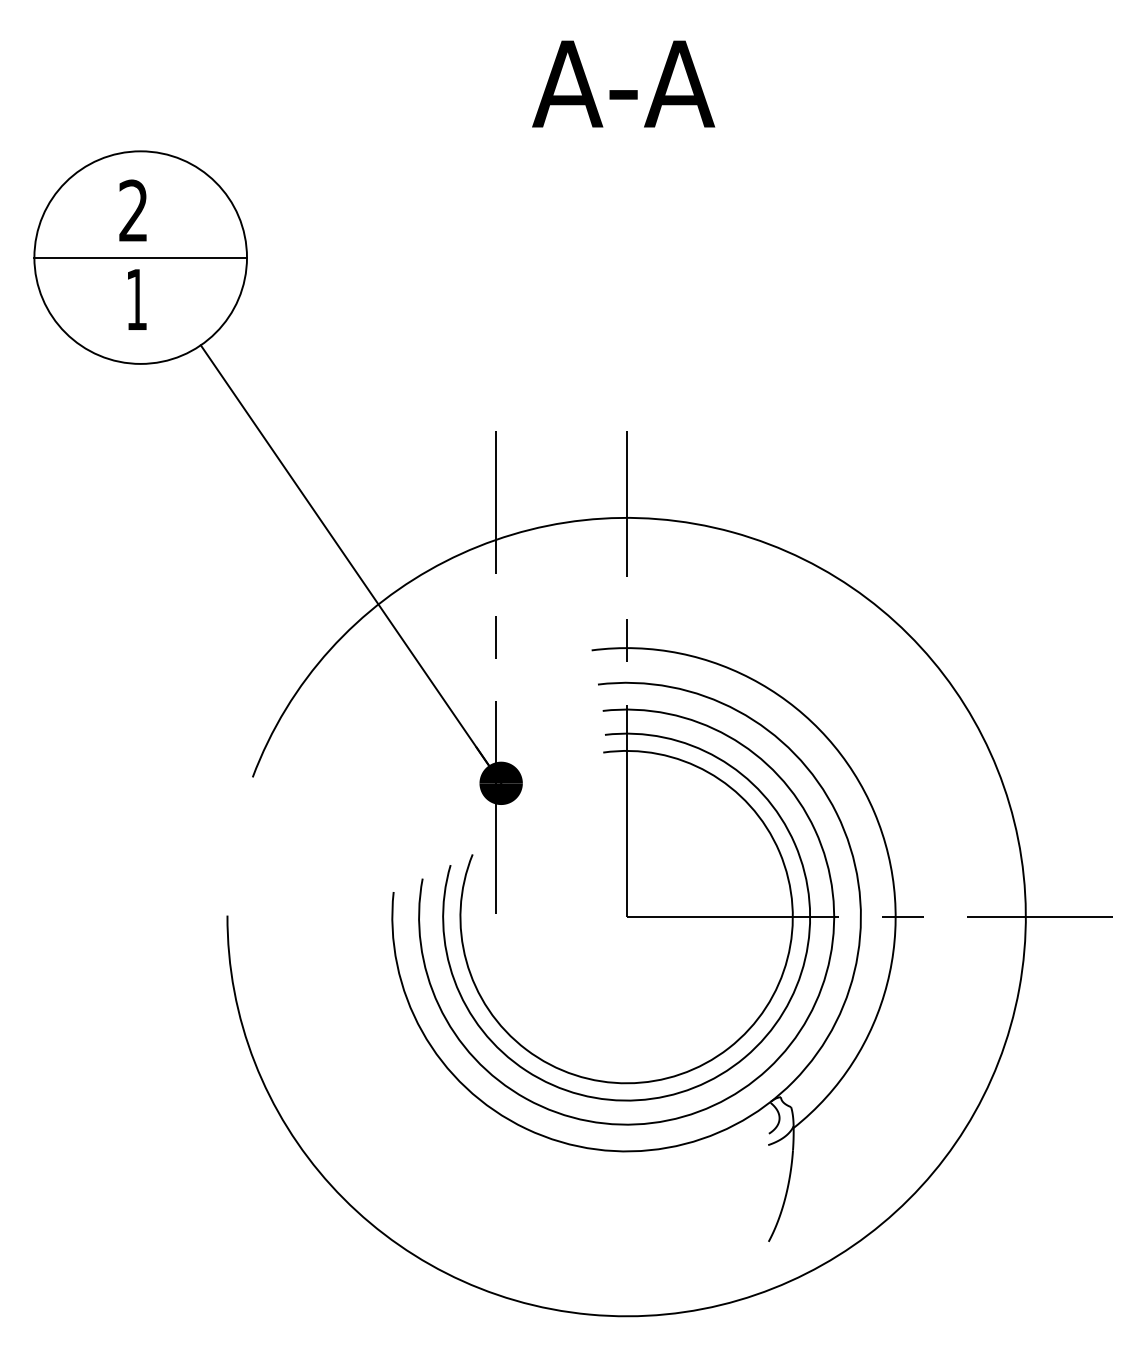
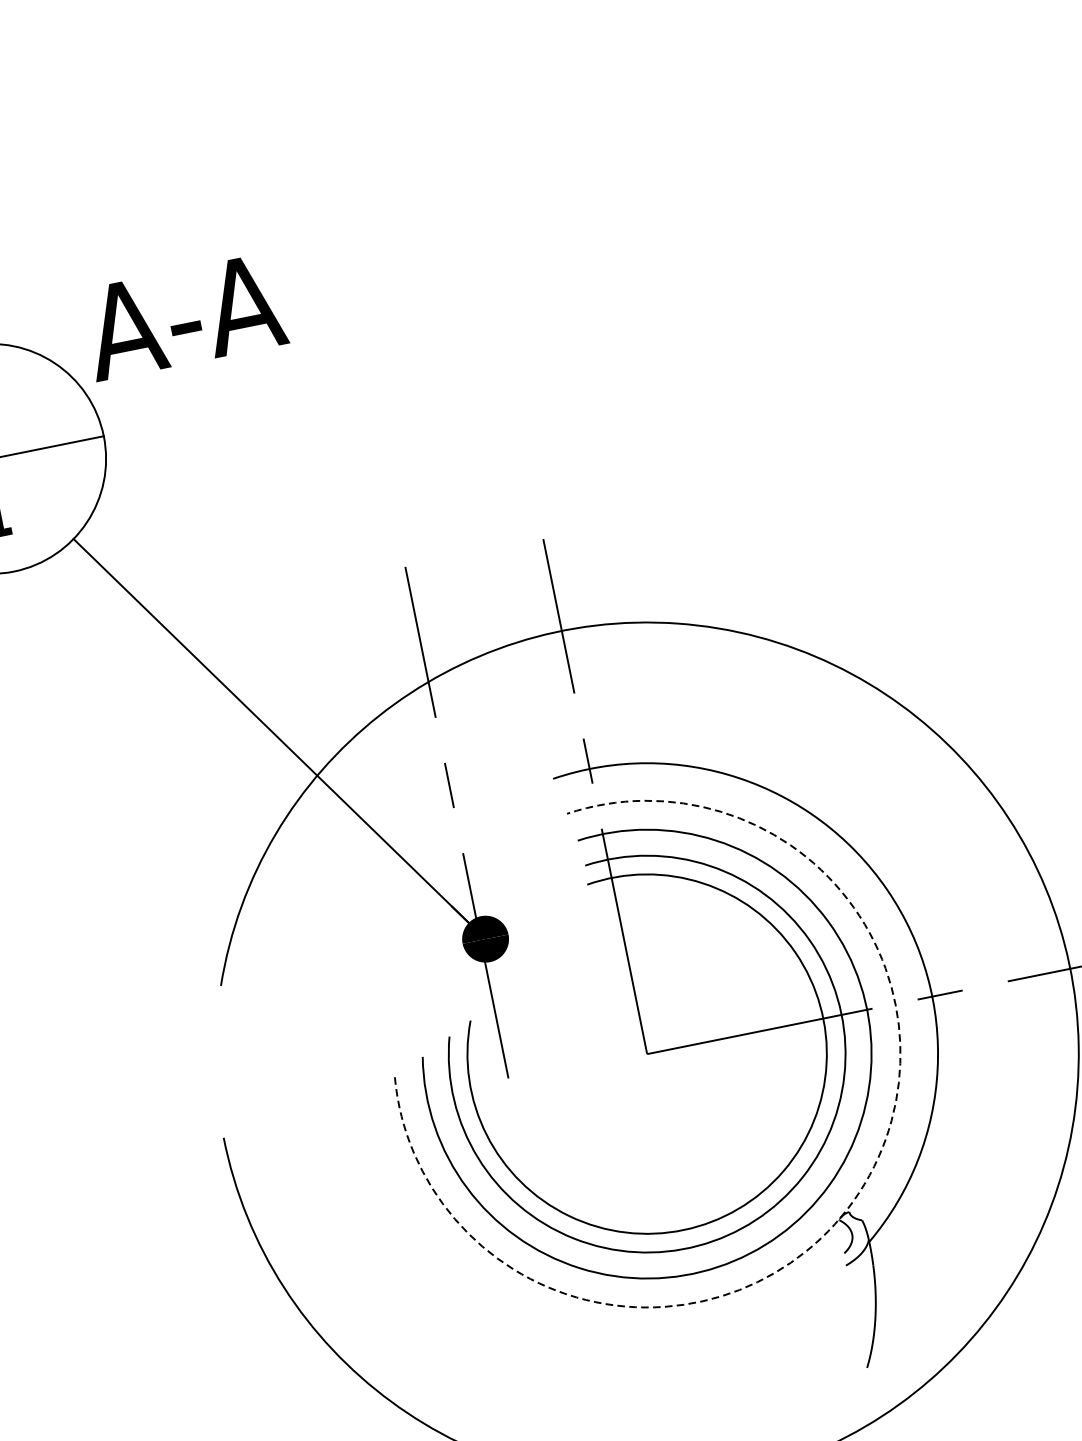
text: (623, 83) -> (183, 316), moved
arc: (793, 1081) -> (859, 1192), solid -> dashed

